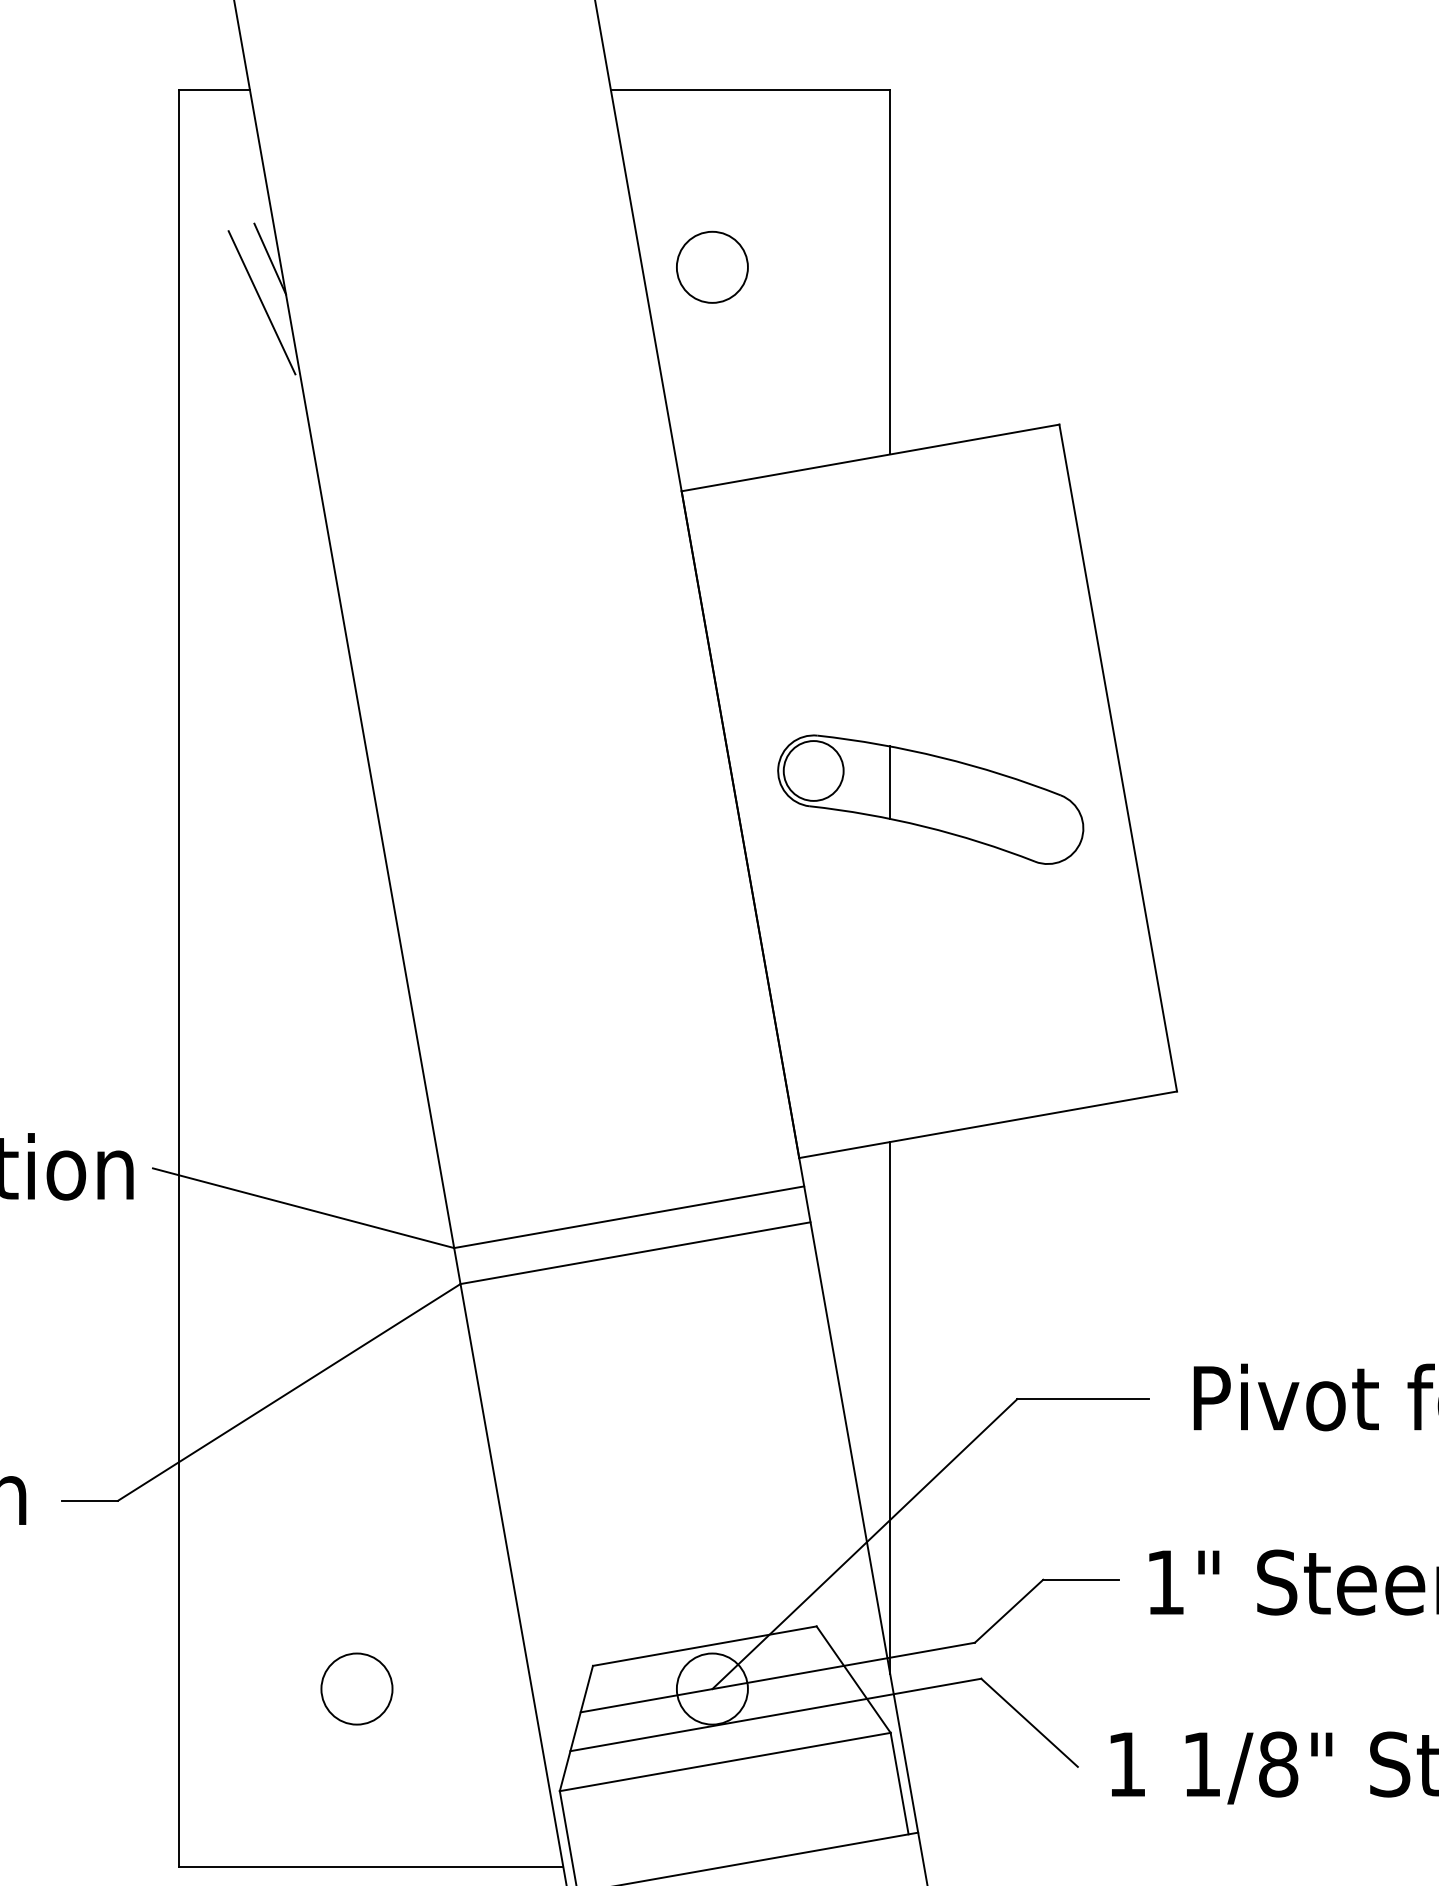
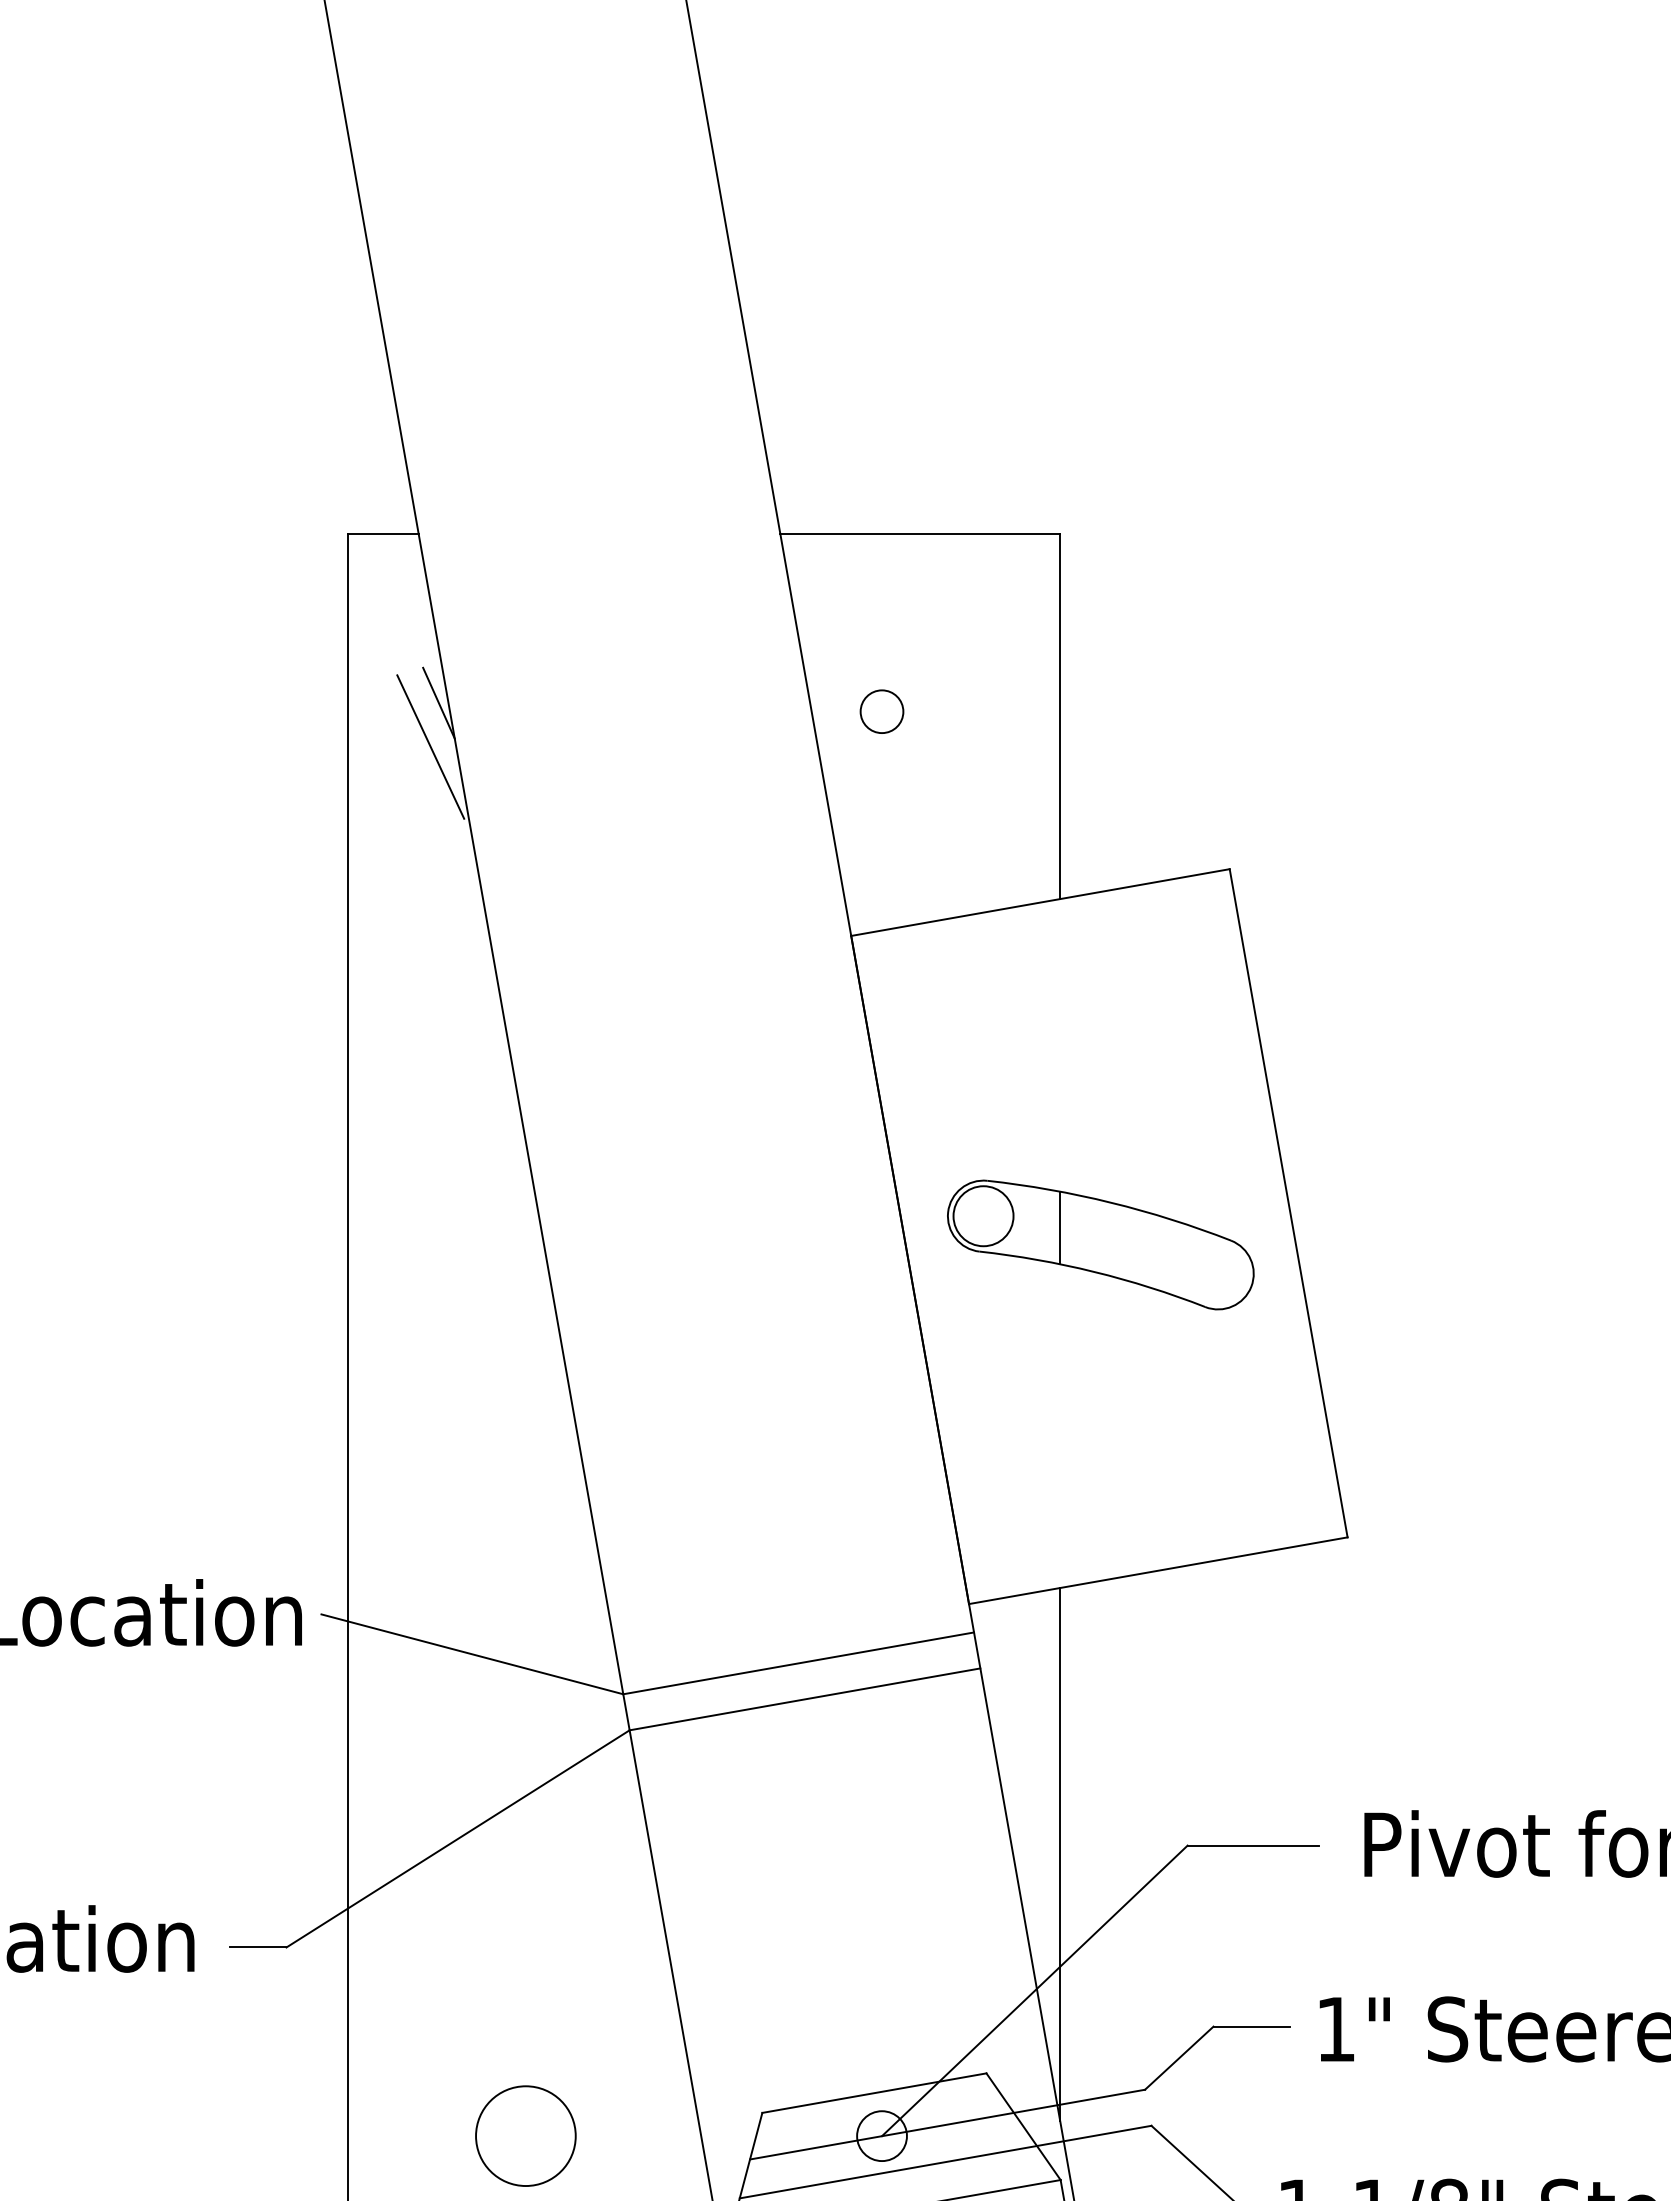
circle: (711, 267) -> (881, 711), size x0.6
circle: (356, 1688) -> (525, 2135), size x1.4
circle: (711, 1688) -> (881, 2135), size x0.7

